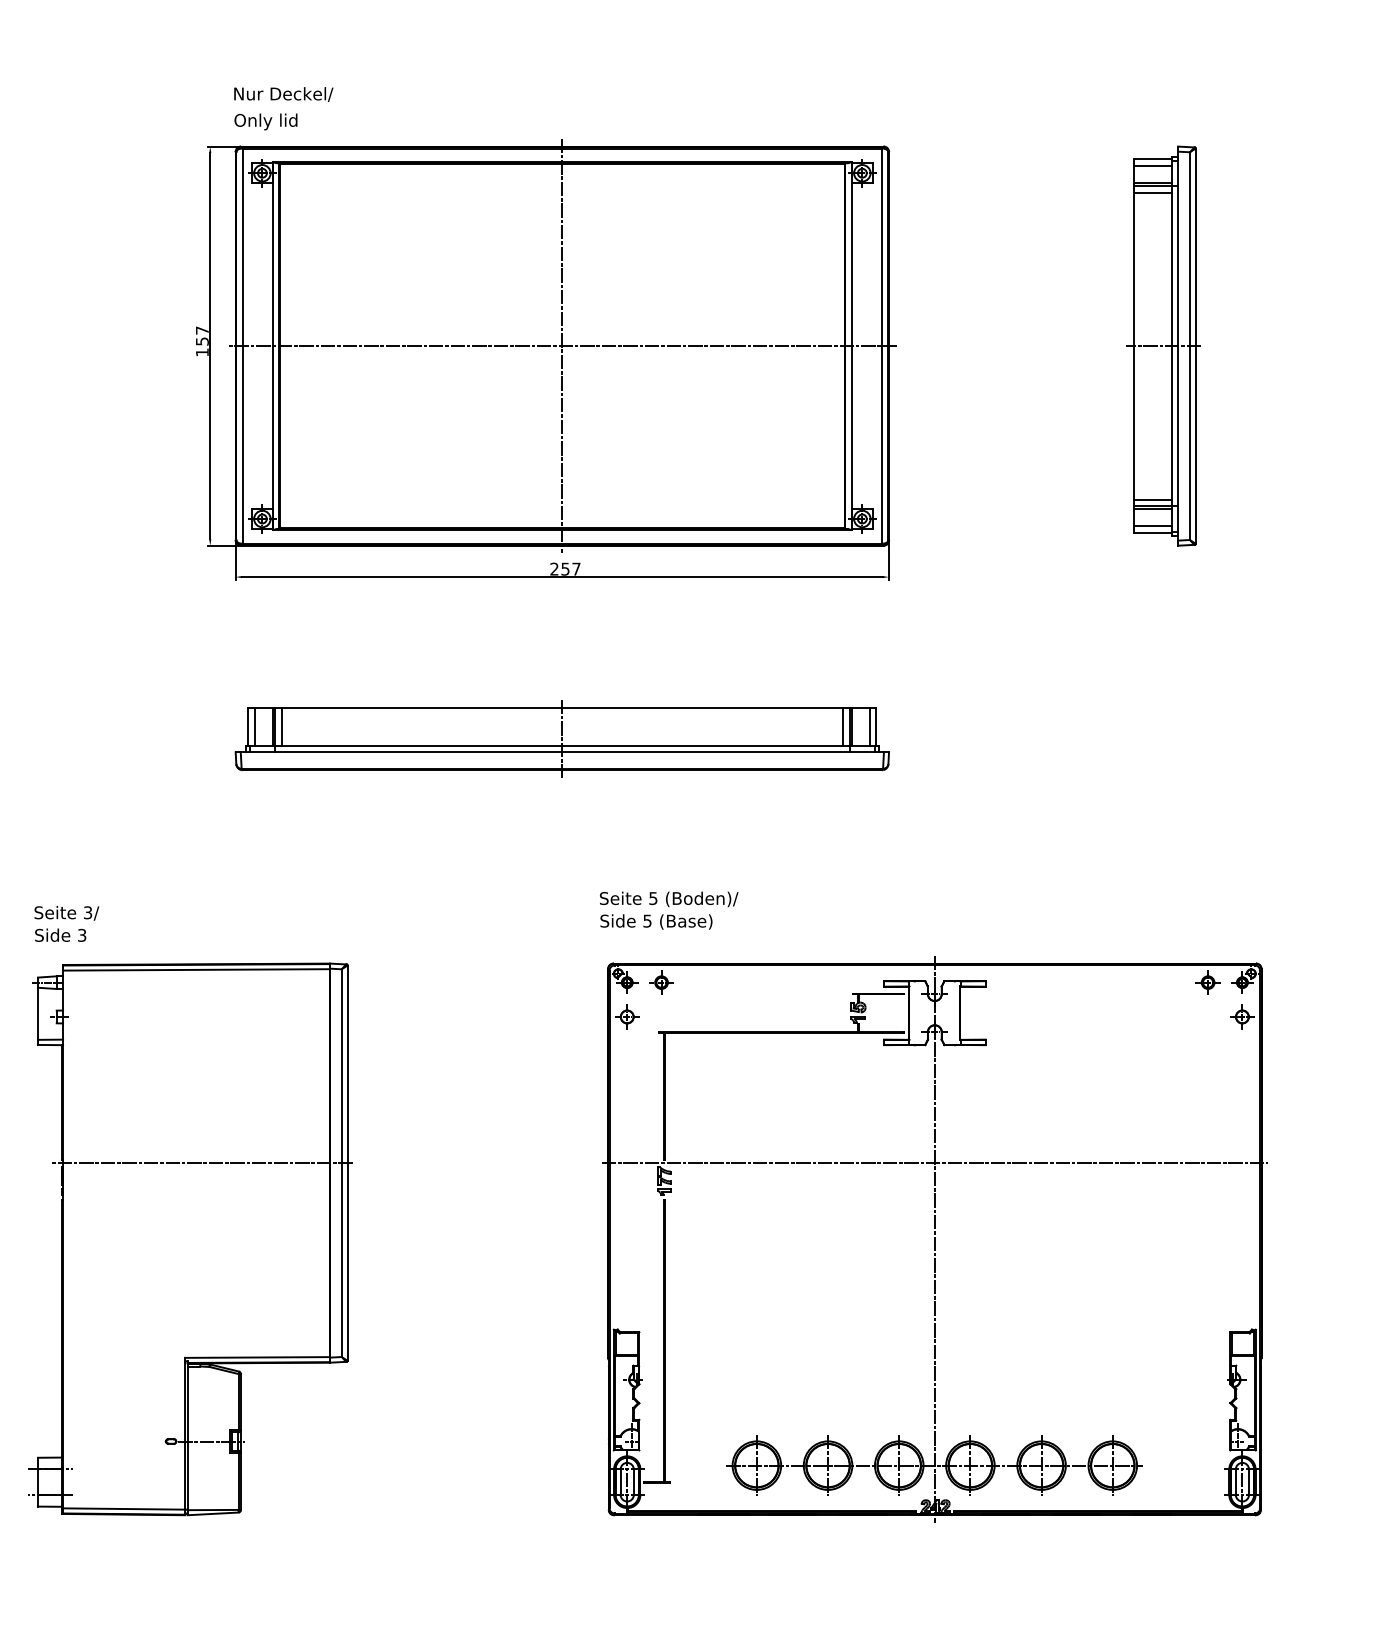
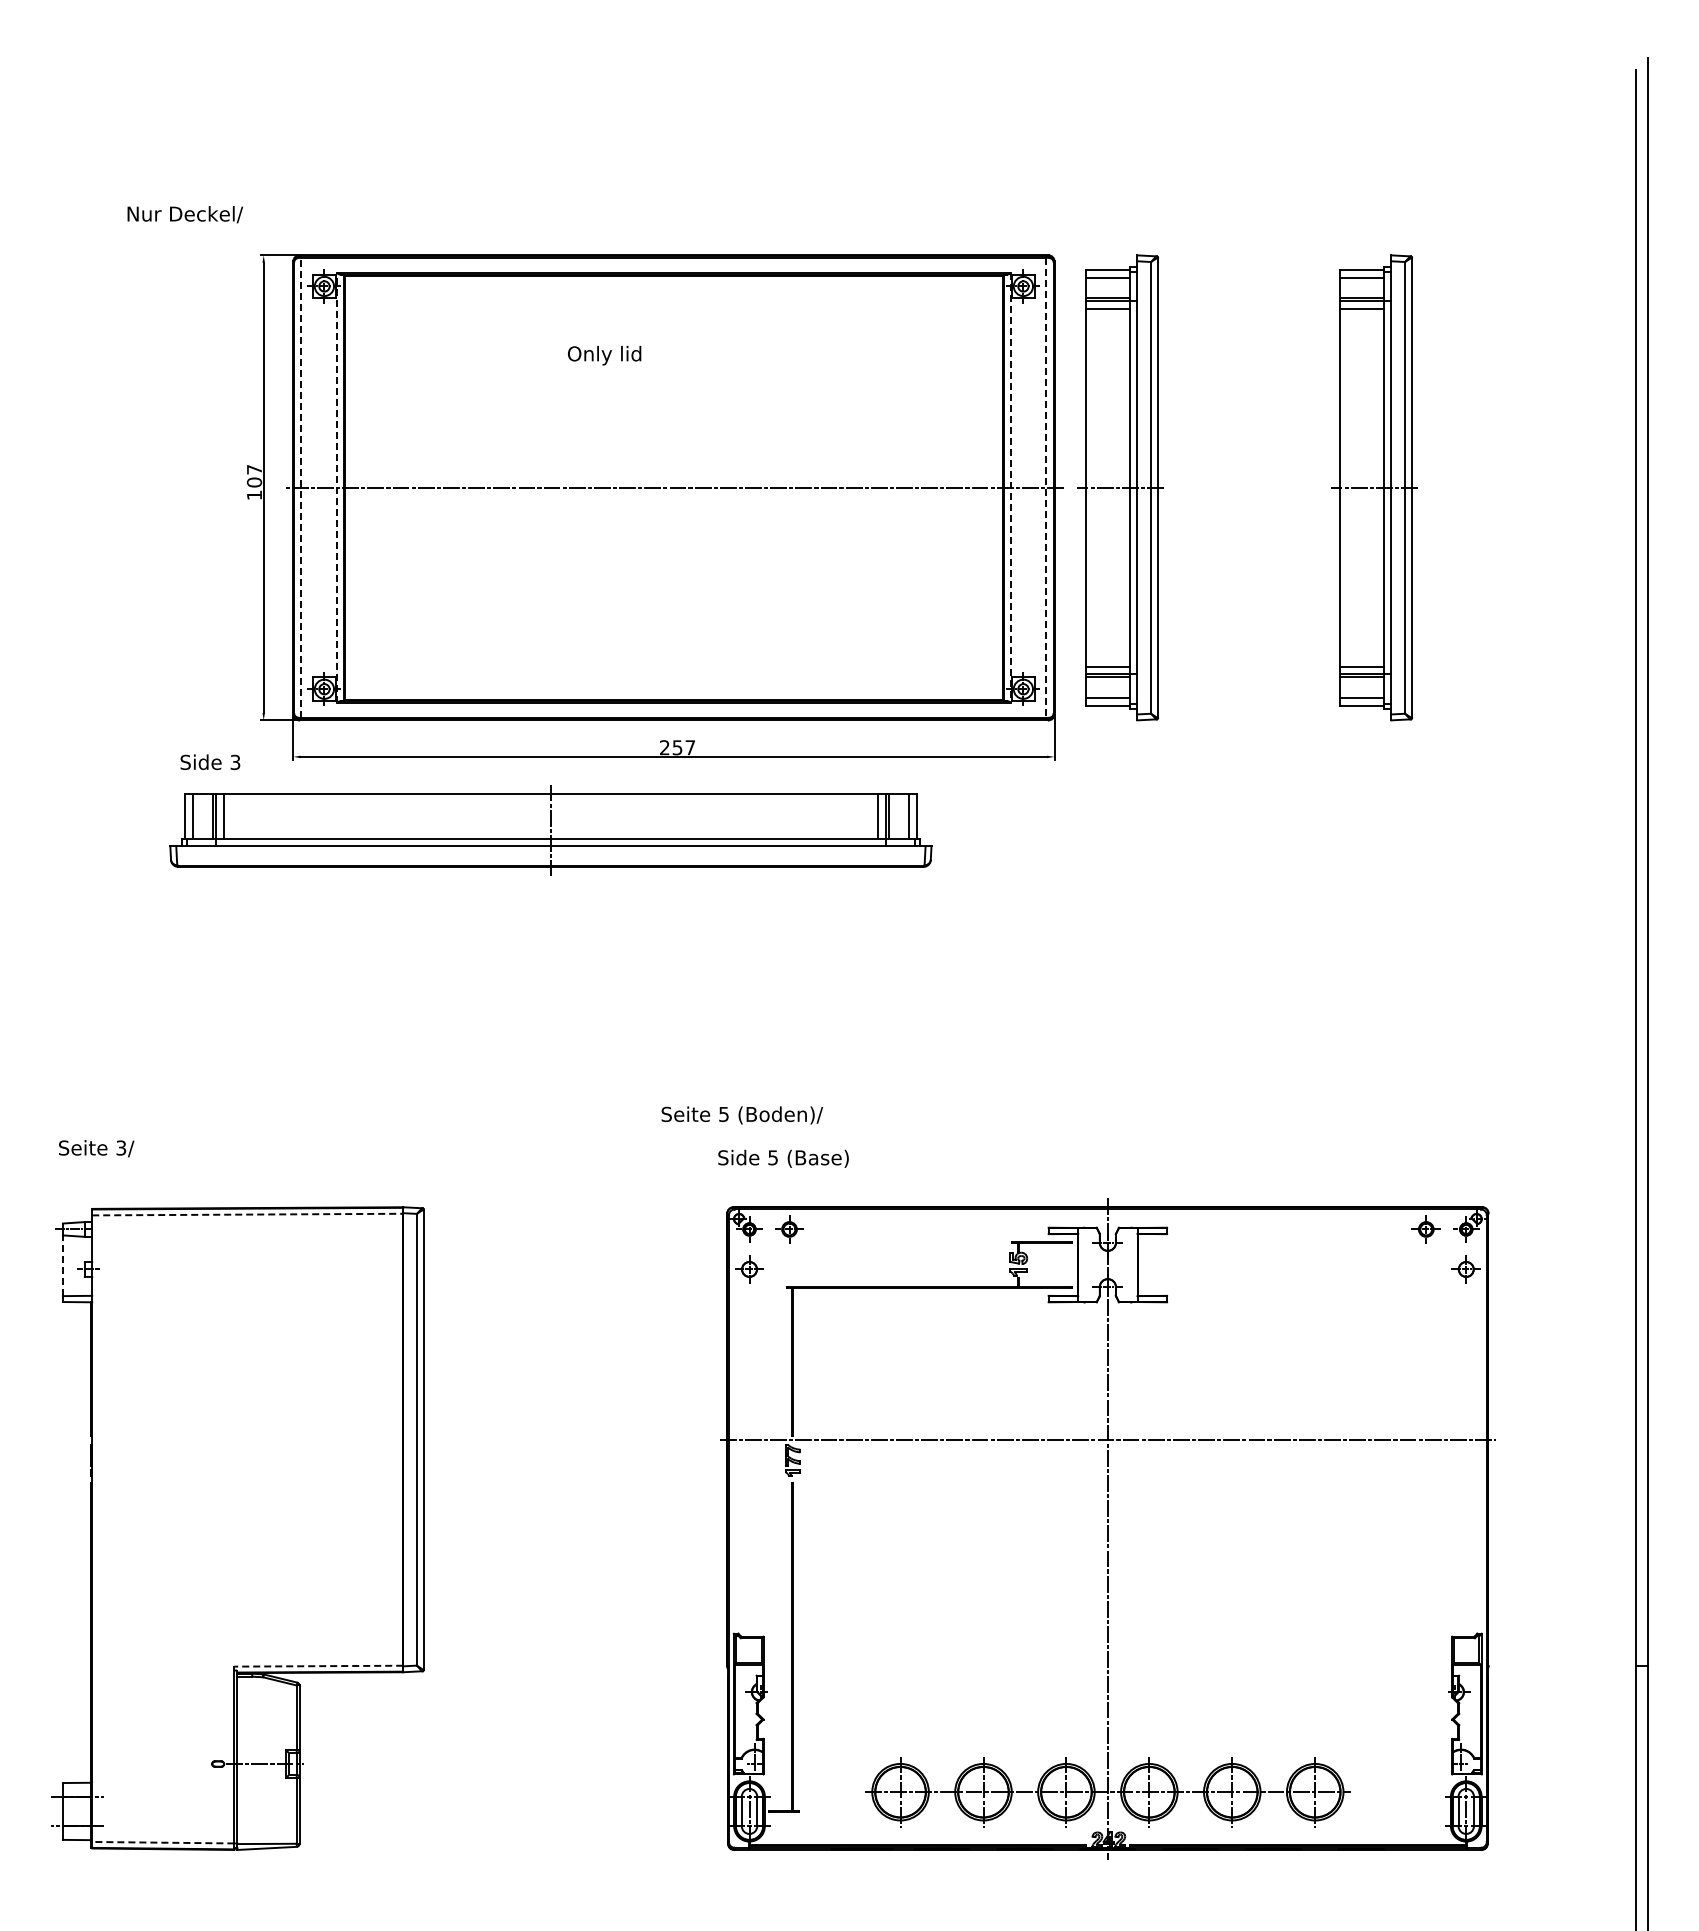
text: (283, 94) -> (184, 214), moved
text: (265, 121) -> (604, 355), moved
text: (202, 341) -> (254, 482), 157 -> 107
line: (242, 345) -> (301, 487), solid -> dashed
line: (272, 345) -> (336, 487), solid -> dashed
line: (561, 345) -> (673, 487), removed
line: (852, 345) -> (1011, 487), solid -> dashed
part: (945, 345) -> (1120, 487), added
line: (882, 346) -> (1046, 488), solid -> dashed
part: (561, 738) -> (550, 830), moved
text: (668, 899) -> (741, 1115), moved
text: (60, 934) -> (210, 761), moved
line: (197, 969) -> (248, 1214), solid -> dashed
line: (37, 1013) -> (62, 1265), solid -> dashed
line: (202, 1162) -> (254, 1439), removed
line: (257, 1357) -> (318, 1666), solid -> dashed
line: (123, 1508) -> (162, 1842), solid -> dashed

